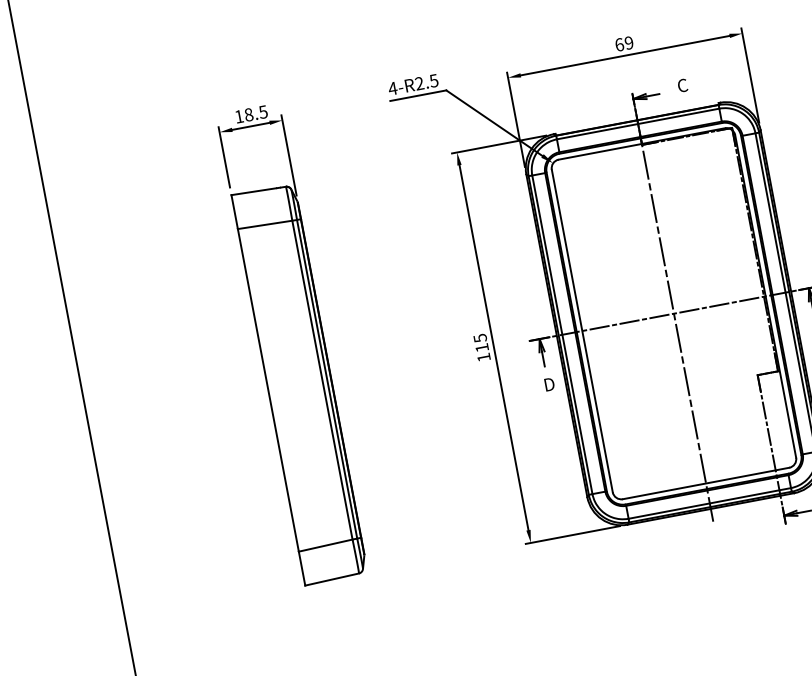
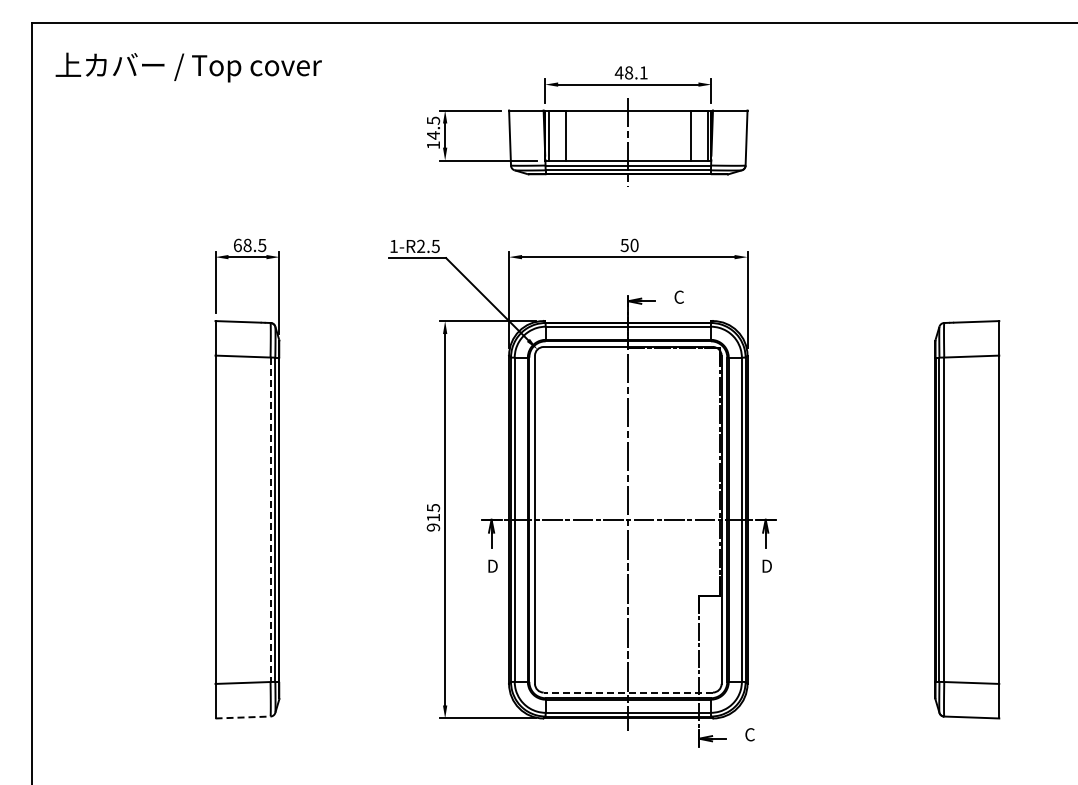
text: (624, 44) -> (629, 245), 69 -> 50
text: (392, 88) -> (393, 246), 4-R2.5 -> 1-R2.5
text: (239, 116) -> (237, 245), 18.5 -> 68.5
text: (483, 357) -> (433, 527), 115 -> 915
line: (322, 380) -> (270, 520), solid -> dashed
line: (706, 483) -> (628, 692), solid -> dashed
line: (332, 579) -> (243, 717), solid -> dashed

